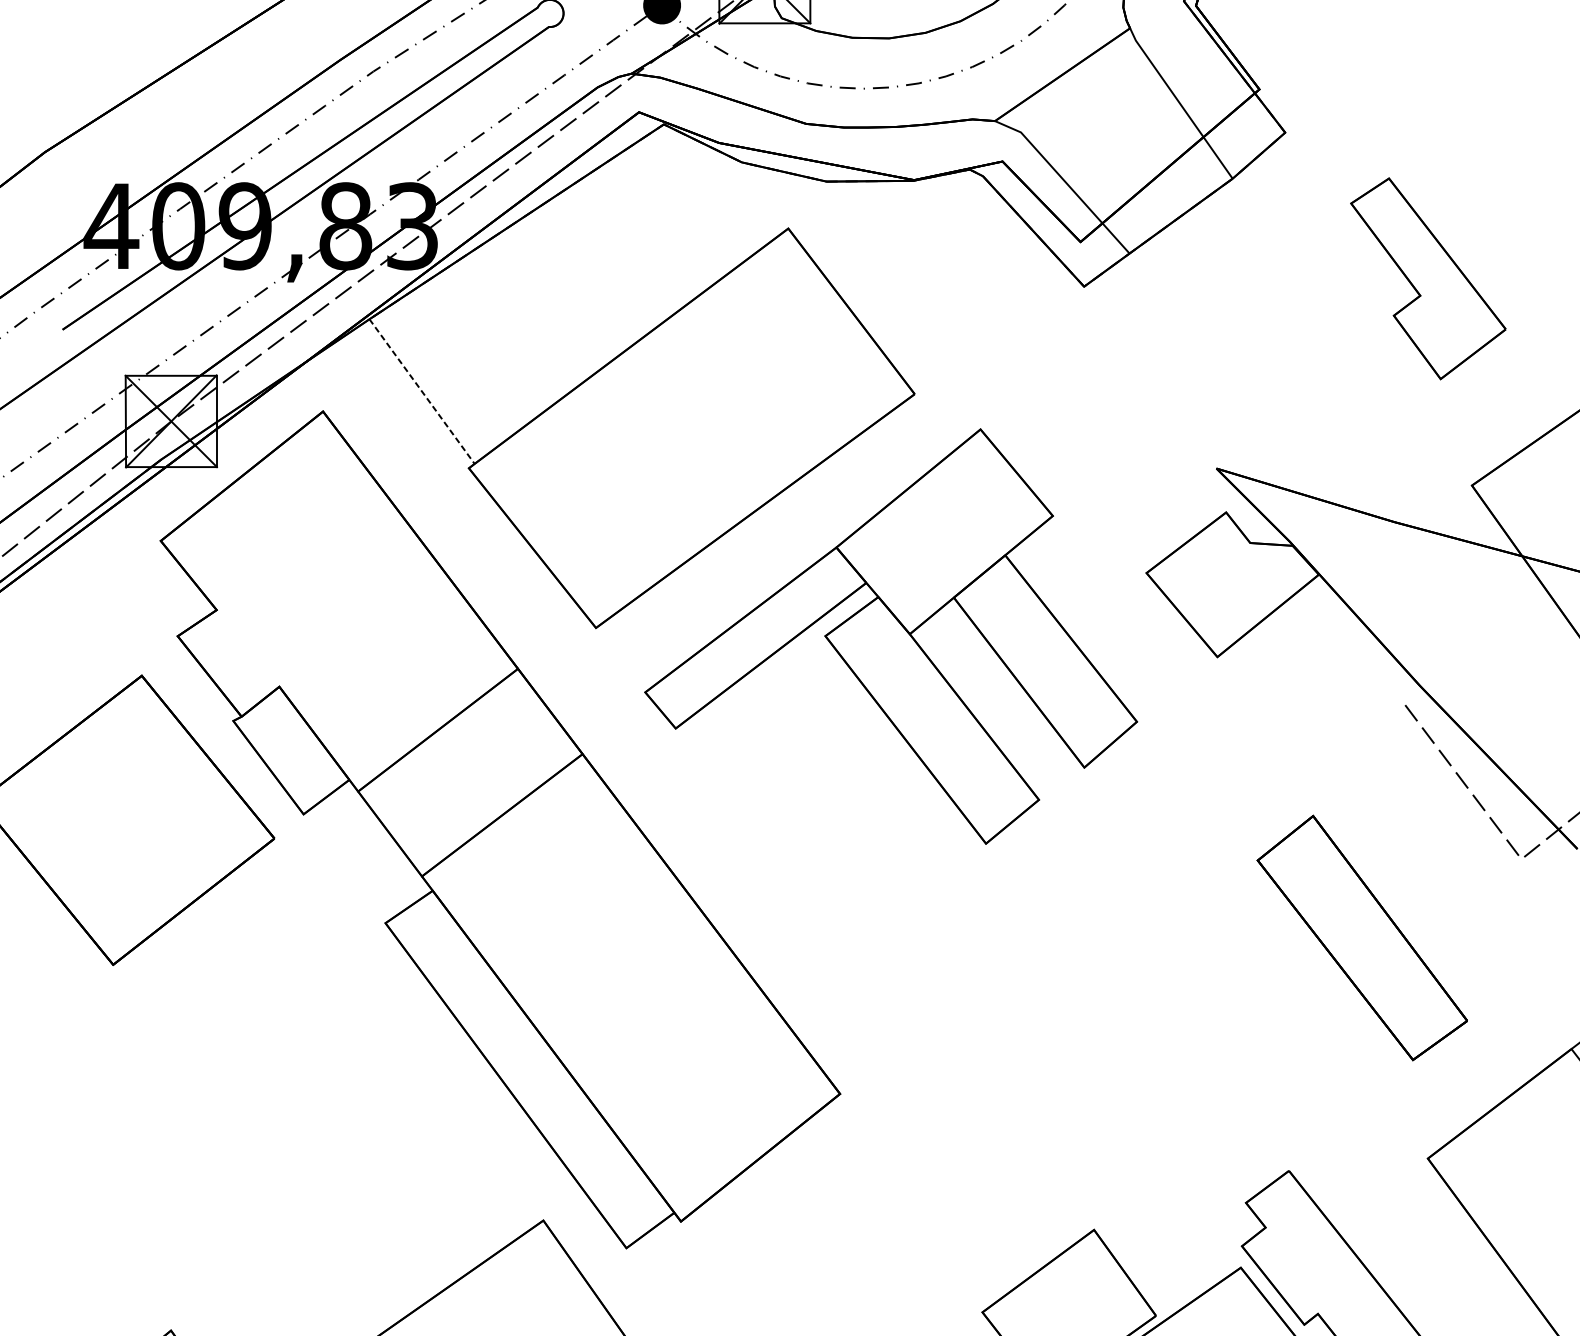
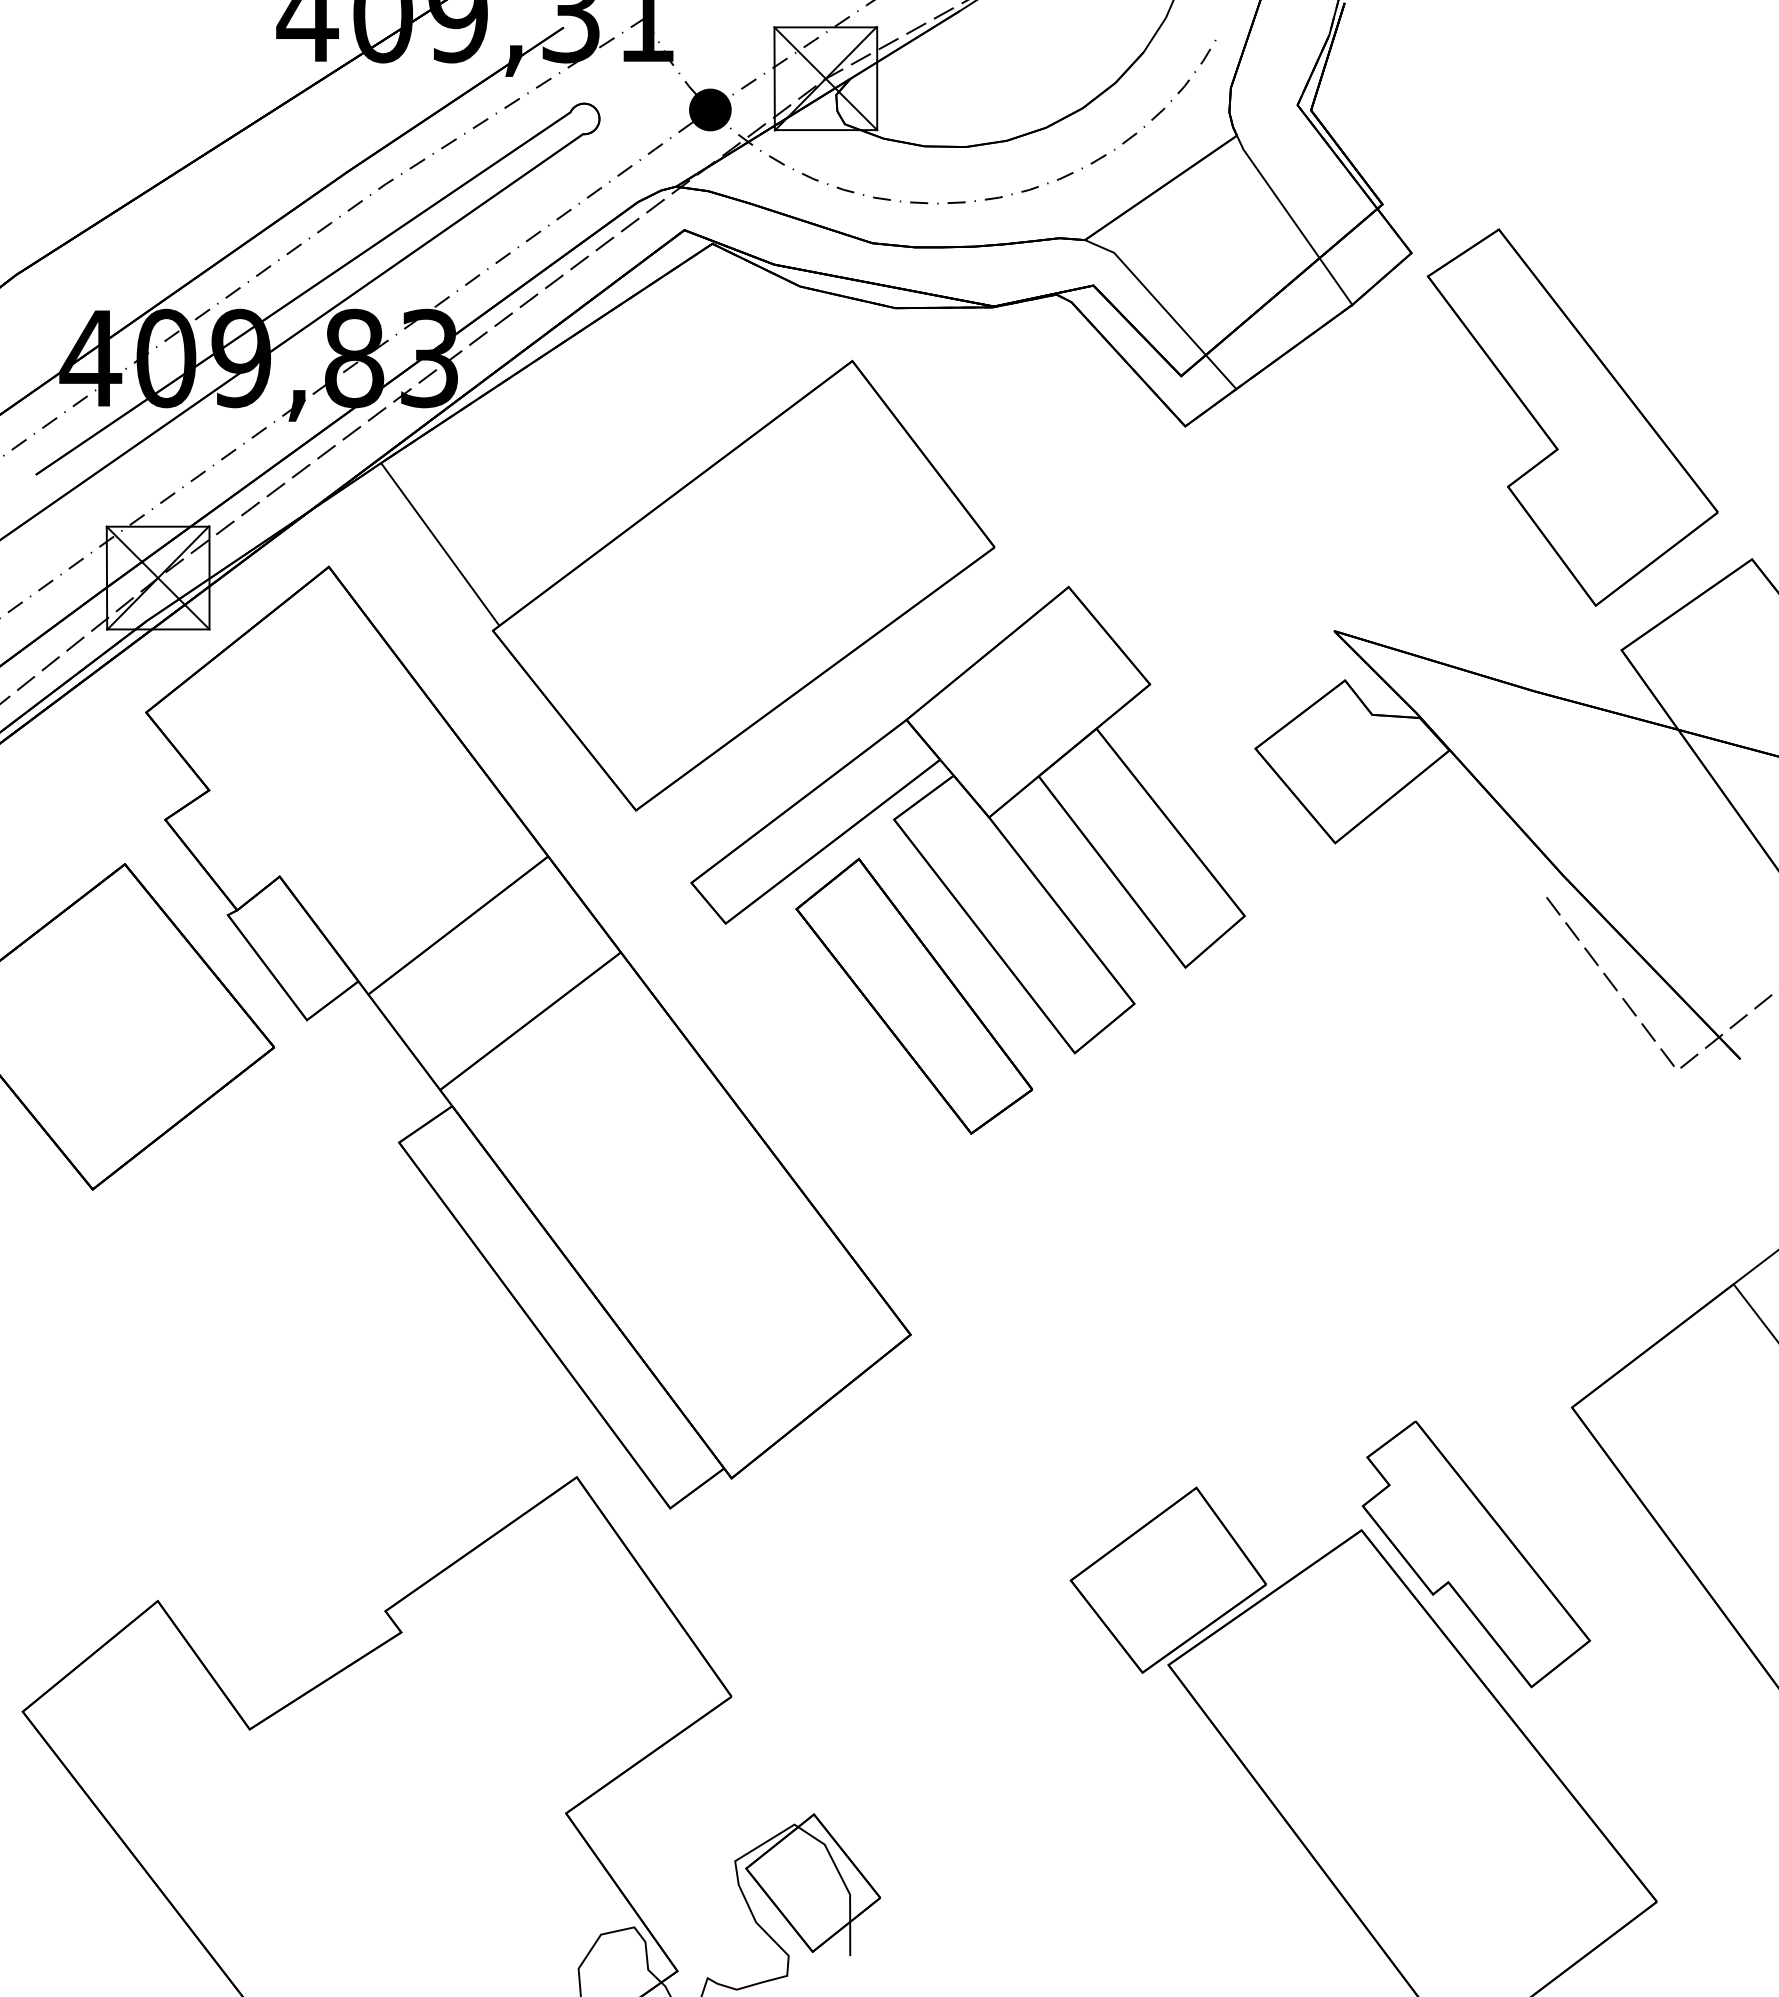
part: (1428, 278) -> (1572, 417), size x1.67
line: (422, 391) -> (440, 544), dashed -> solid
part: (1361, 937) -> (913, 995), moved

